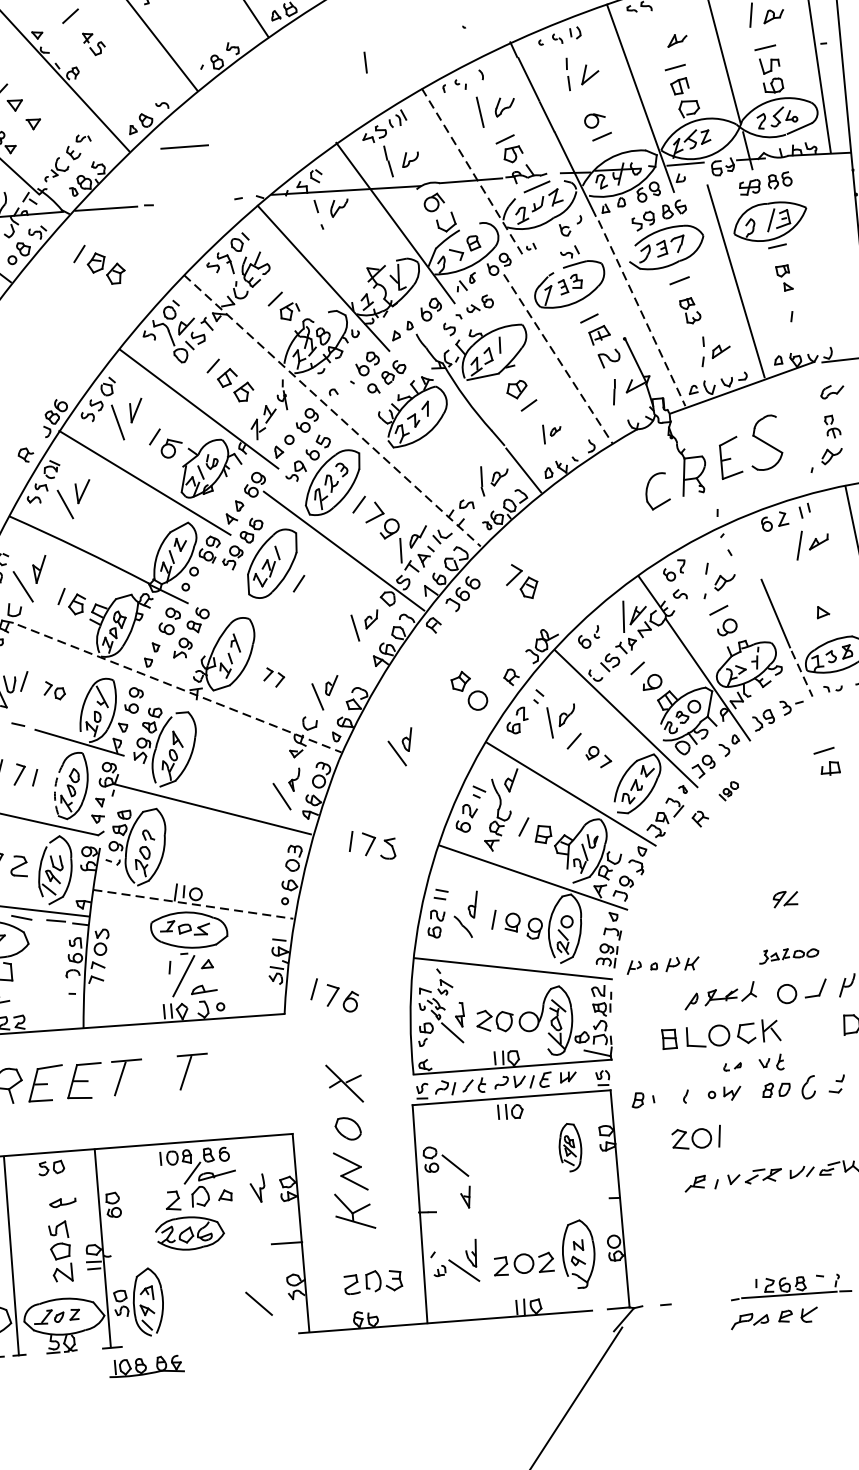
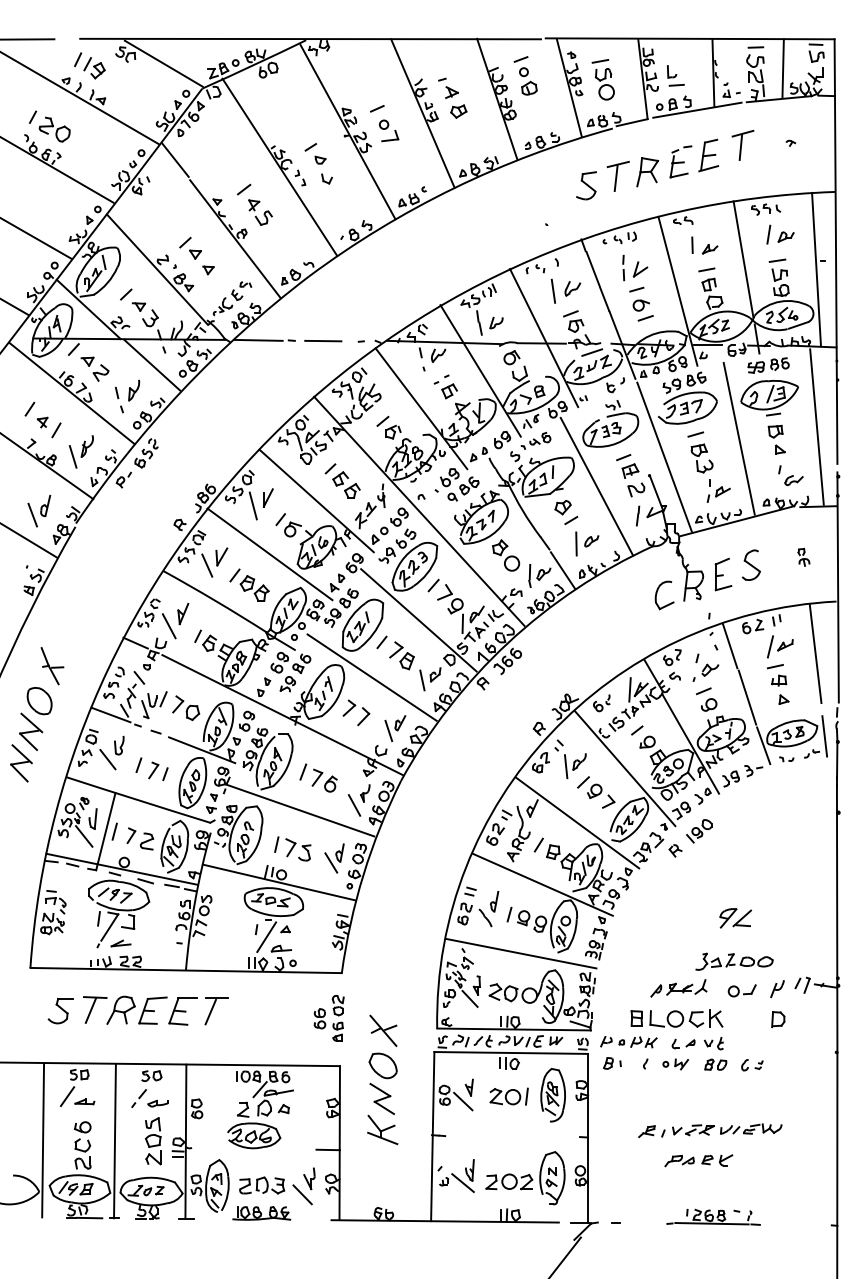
part: (94, 43) -> (260, 212), size x1.43
line: (365, 61) -> (692, 244), moved
line: (586, 100) -> (636, 289), added
line: (184, 147) -> (323, 341), moved
line: (474, 174) -> (544, 338), dashed -> solid
part: (351, 247) -> (445, 386), added
line: (834, 256) -> (816, 426), added
part: (99, 263) -> (249, 584), moved
part: (784, 278) -> (776, 439), size x1.43
part: (689, 310) -> (701, 458), size x1.43
line: (641, 313) -> (664, 457), dashed -> solid
line: (557, 358) -> (596, 486), dashed -> solid
part: (831, 391) -> (793, 480), moved
line: (332, 410) -> (419, 511), dashed -> solid
part: (552, 433) -> (587, 543), size x1.67
part: (765, 441) -> (751, 564), size x0.71
part: (825, 459) -> (796, 582), removed
line: (746, 548) -> (729, 645), added
part: (521, 581) -> (401, 655), moved
line: (289, 630) -> (371, 677), added
line: (801, 674) -> (763, 746), dashed -> solid
part: (274, 676) -> (356, 712), size x1.67
line: (179, 688) -> (282, 715), dashed -> solid
part: (54, 690) -> (186, 708), size x1.67
part: (469, 690) -> (506, 555), moved
part: (400, 747) -> (334, 858), moved
part: (598, 756) -> (601, 795), size x1.43
part: (827, 761) -> (777, 675), moved
arc: (55, 789) -> (180, 784), dashed -> solid
part: (729, 791) -> (699, 831), size x1.67
part: (371, 844) -> (292, 848), moved
part: (785, 899) -> (735, 918), size x1.67
line: (194, 904) -> (279, 882), dashed -> solid
part: (788, 954) -> (734, 961), size x1.67
part: (662, 965) -> (628, 1042), moved
part: (801, 991) -> (741, 990), size x0.71
part: (334, 994) -> (318, 777), moved
part: (732, 1066) -> (683, 1043), size x1.67
part: (193, 1071) -> (267, 1011), removed
part: (272, 1073) -> (328, 1018), added
part: (823, 1086) -> (752, 1065), size x0.62
part: (347, 1128) -> (382, 1065), size x1.43
part: (695, 1138) -> (508, 1096), moved
part: (569, 1147) -> (552, 1095), size x1.43
part: (257, 1188) -> (309, 1178), moved
part: (464, 1197) -> (468, 1087), moved
part: (36, 1198) -> (138, 1098), added
part: (373, 1281) -> (262, 1185), moved
part: (773, 1318) -> (698, 1160), moved
part: (146, 1366) -> (261, 1213), moved

